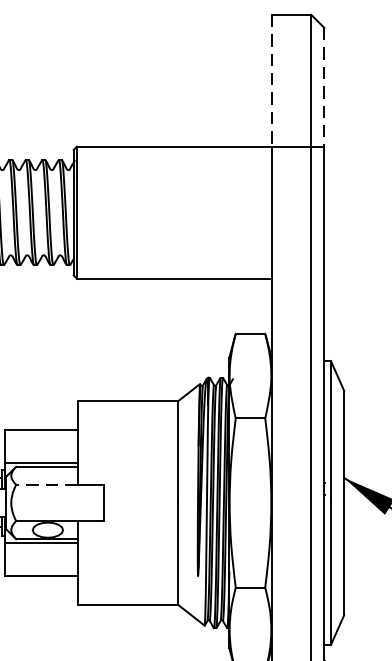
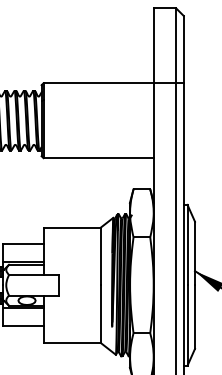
line: (270, 81) -> (153, 46), dashed -> solid
line: (323, 87) -> (183, 49), dashed -> solid
line: (45, 485) -> (25, 275), dashed -> solid

